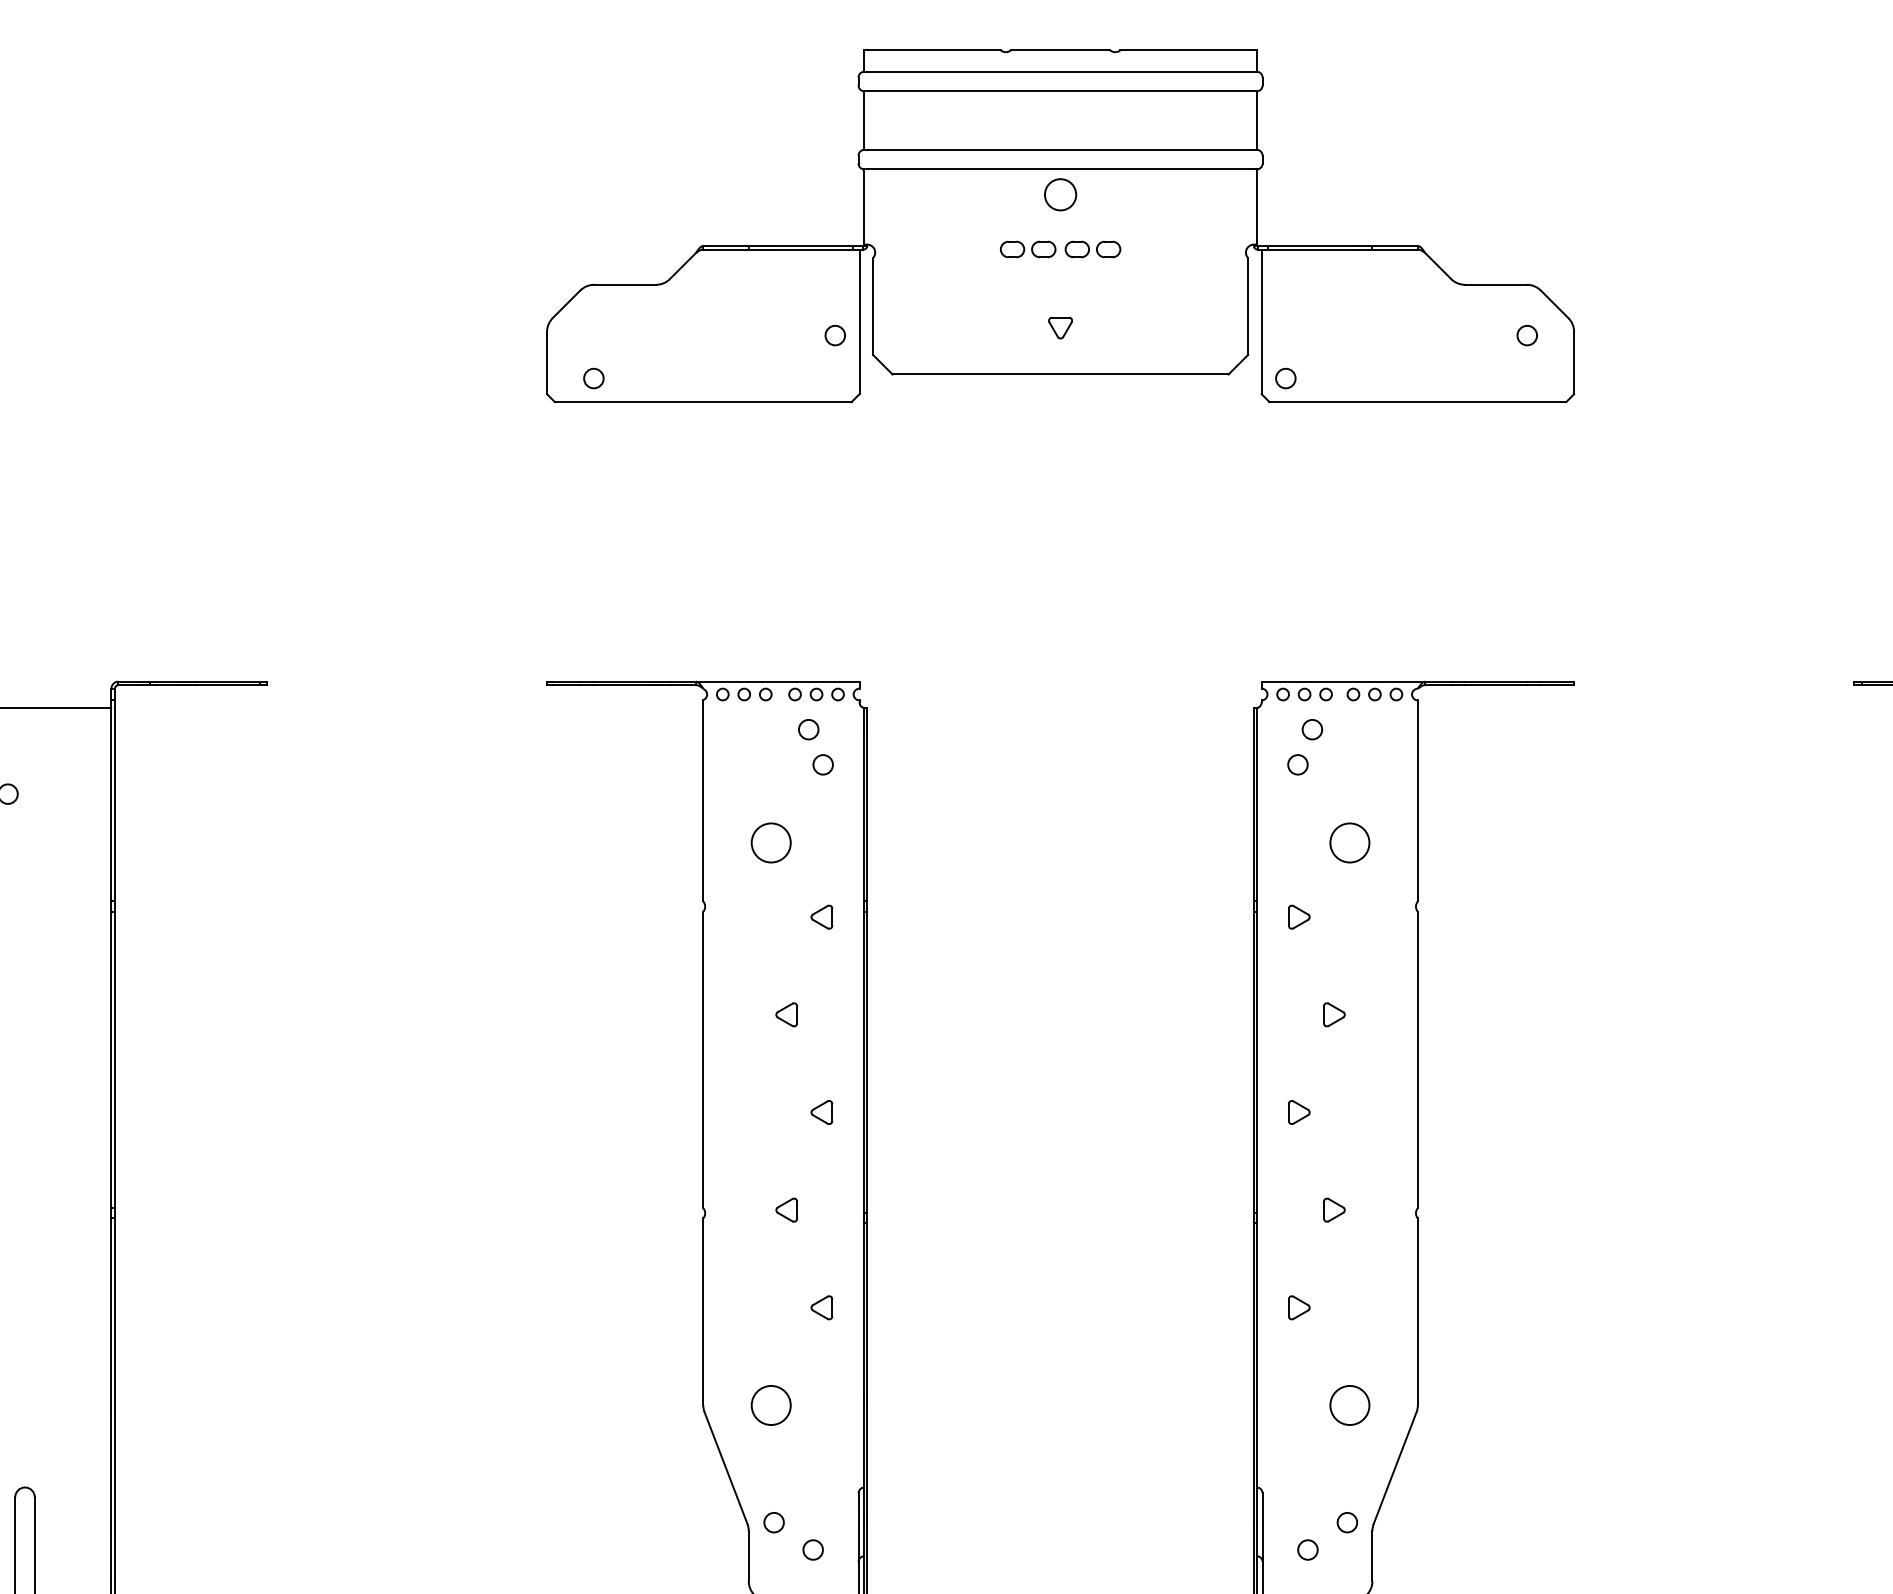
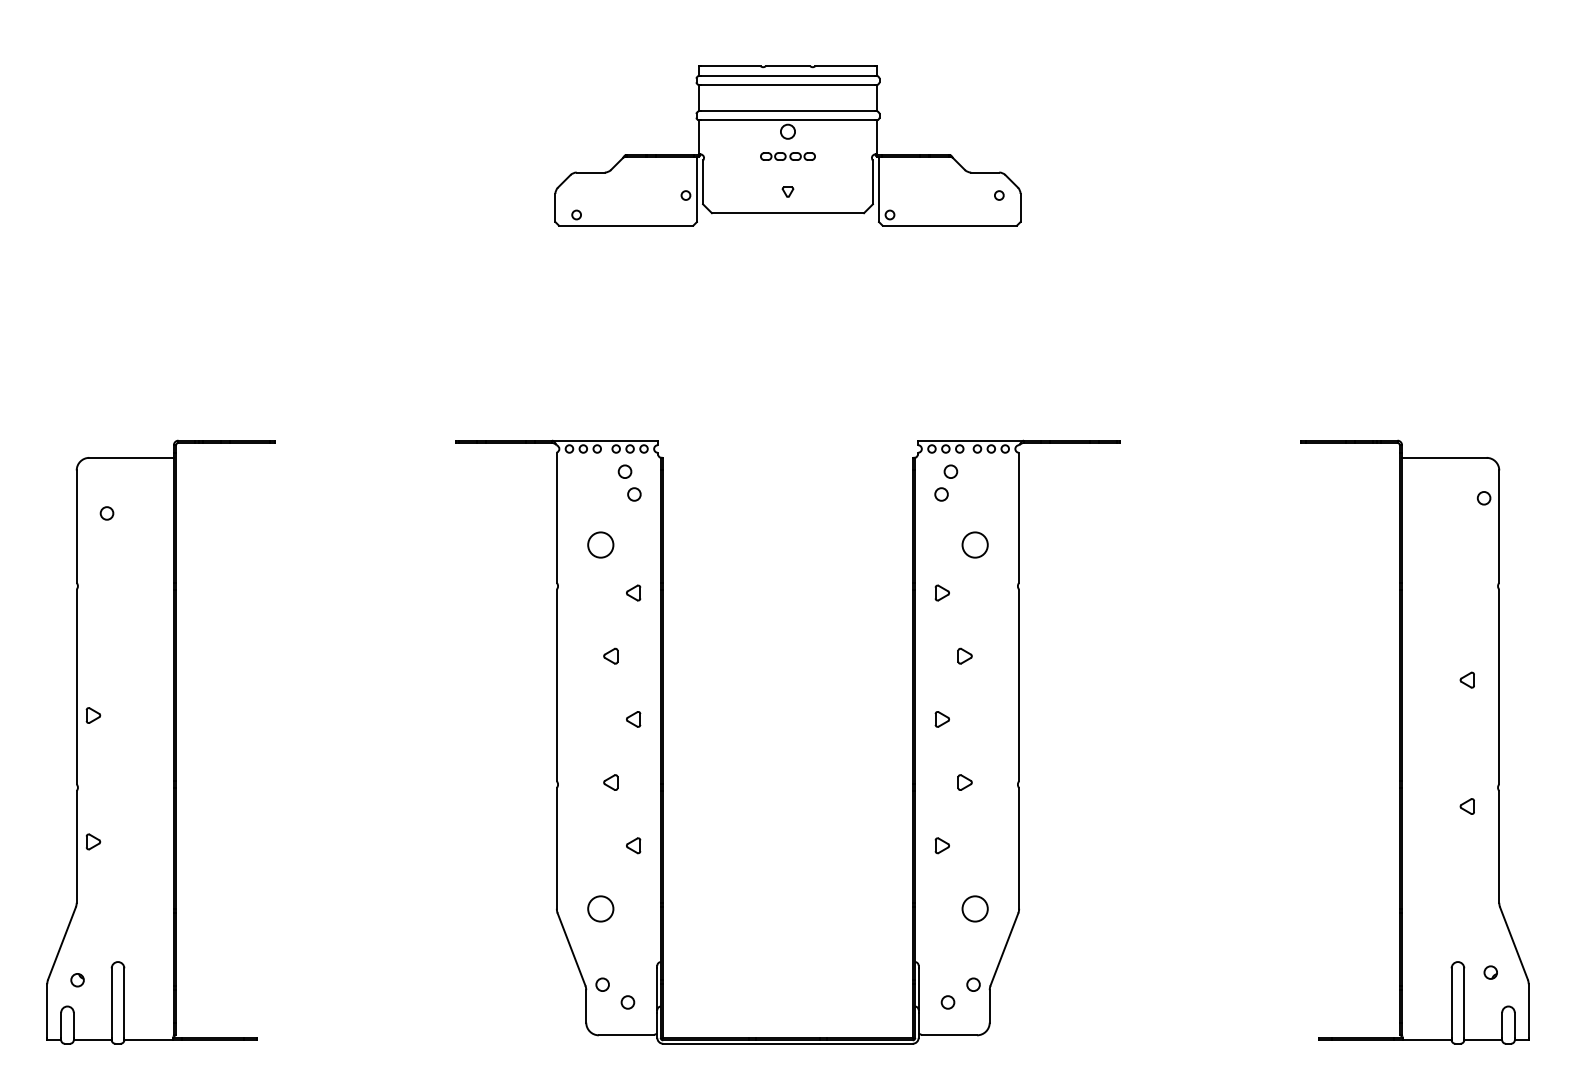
part: (1059, 225) -> (787, 145), size x0.7

